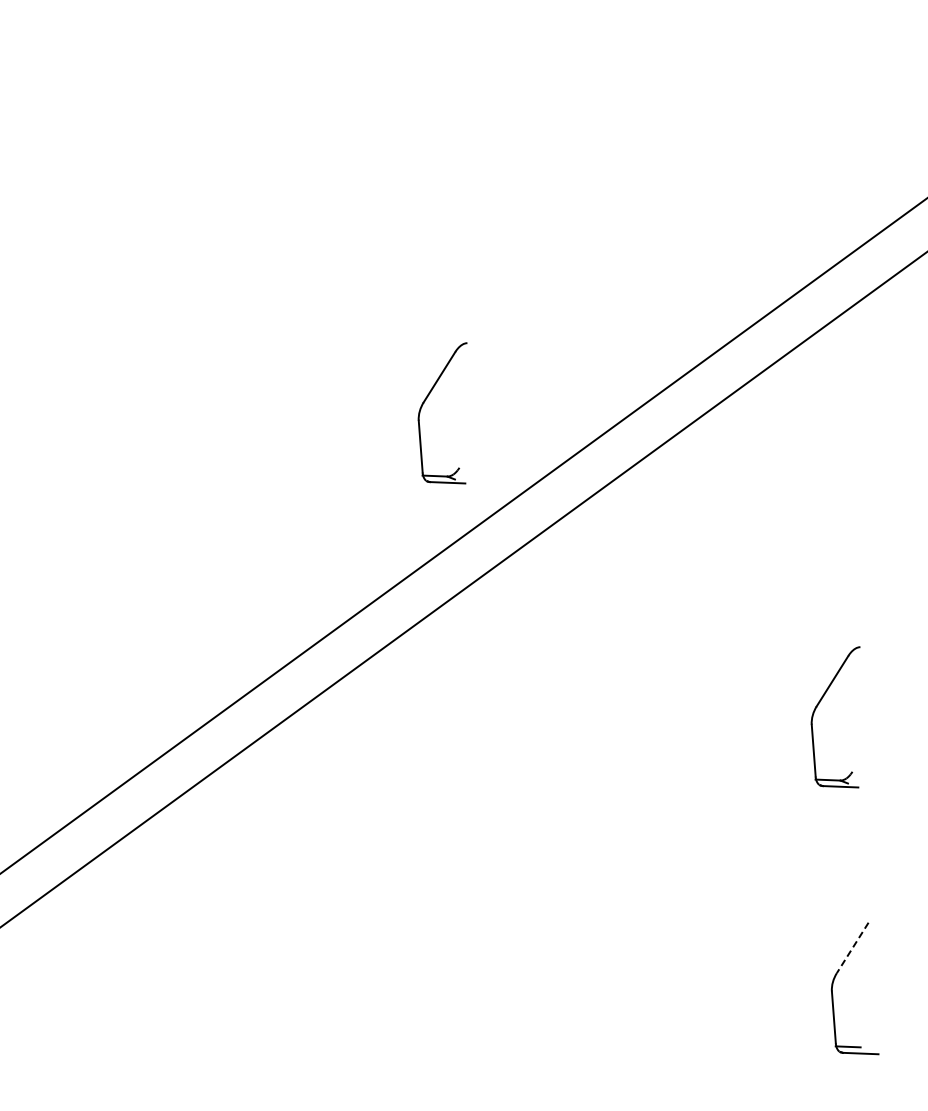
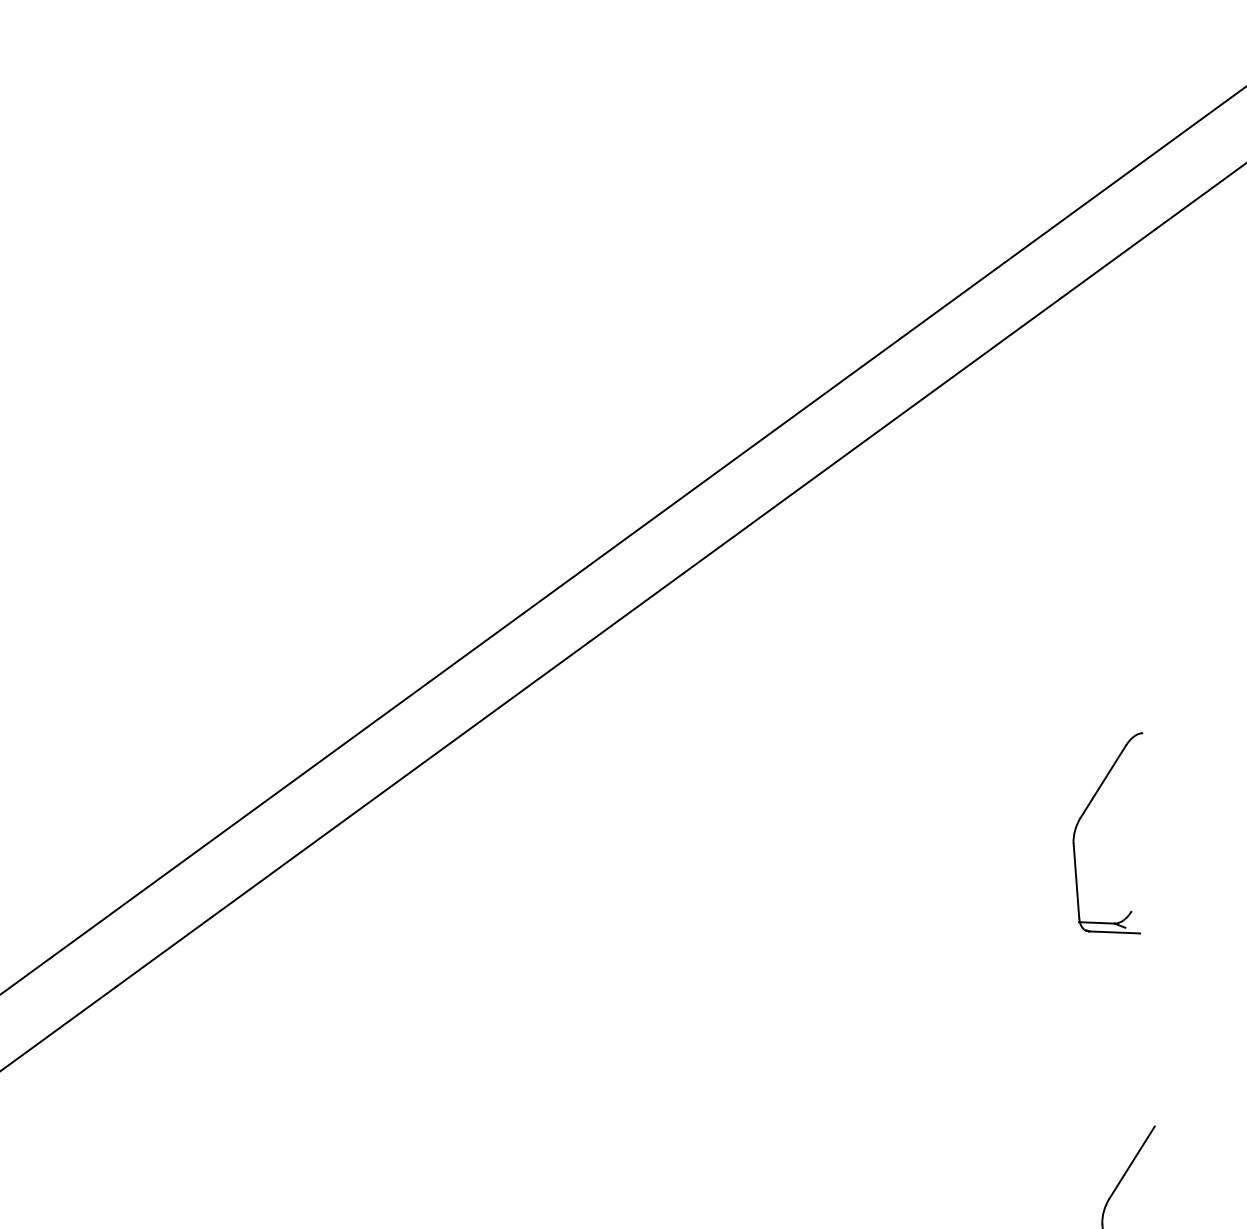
part: (424, 403) -> (520, 385), removed
line: (852, 947) -> (1131, 1161), dashed -> solid

